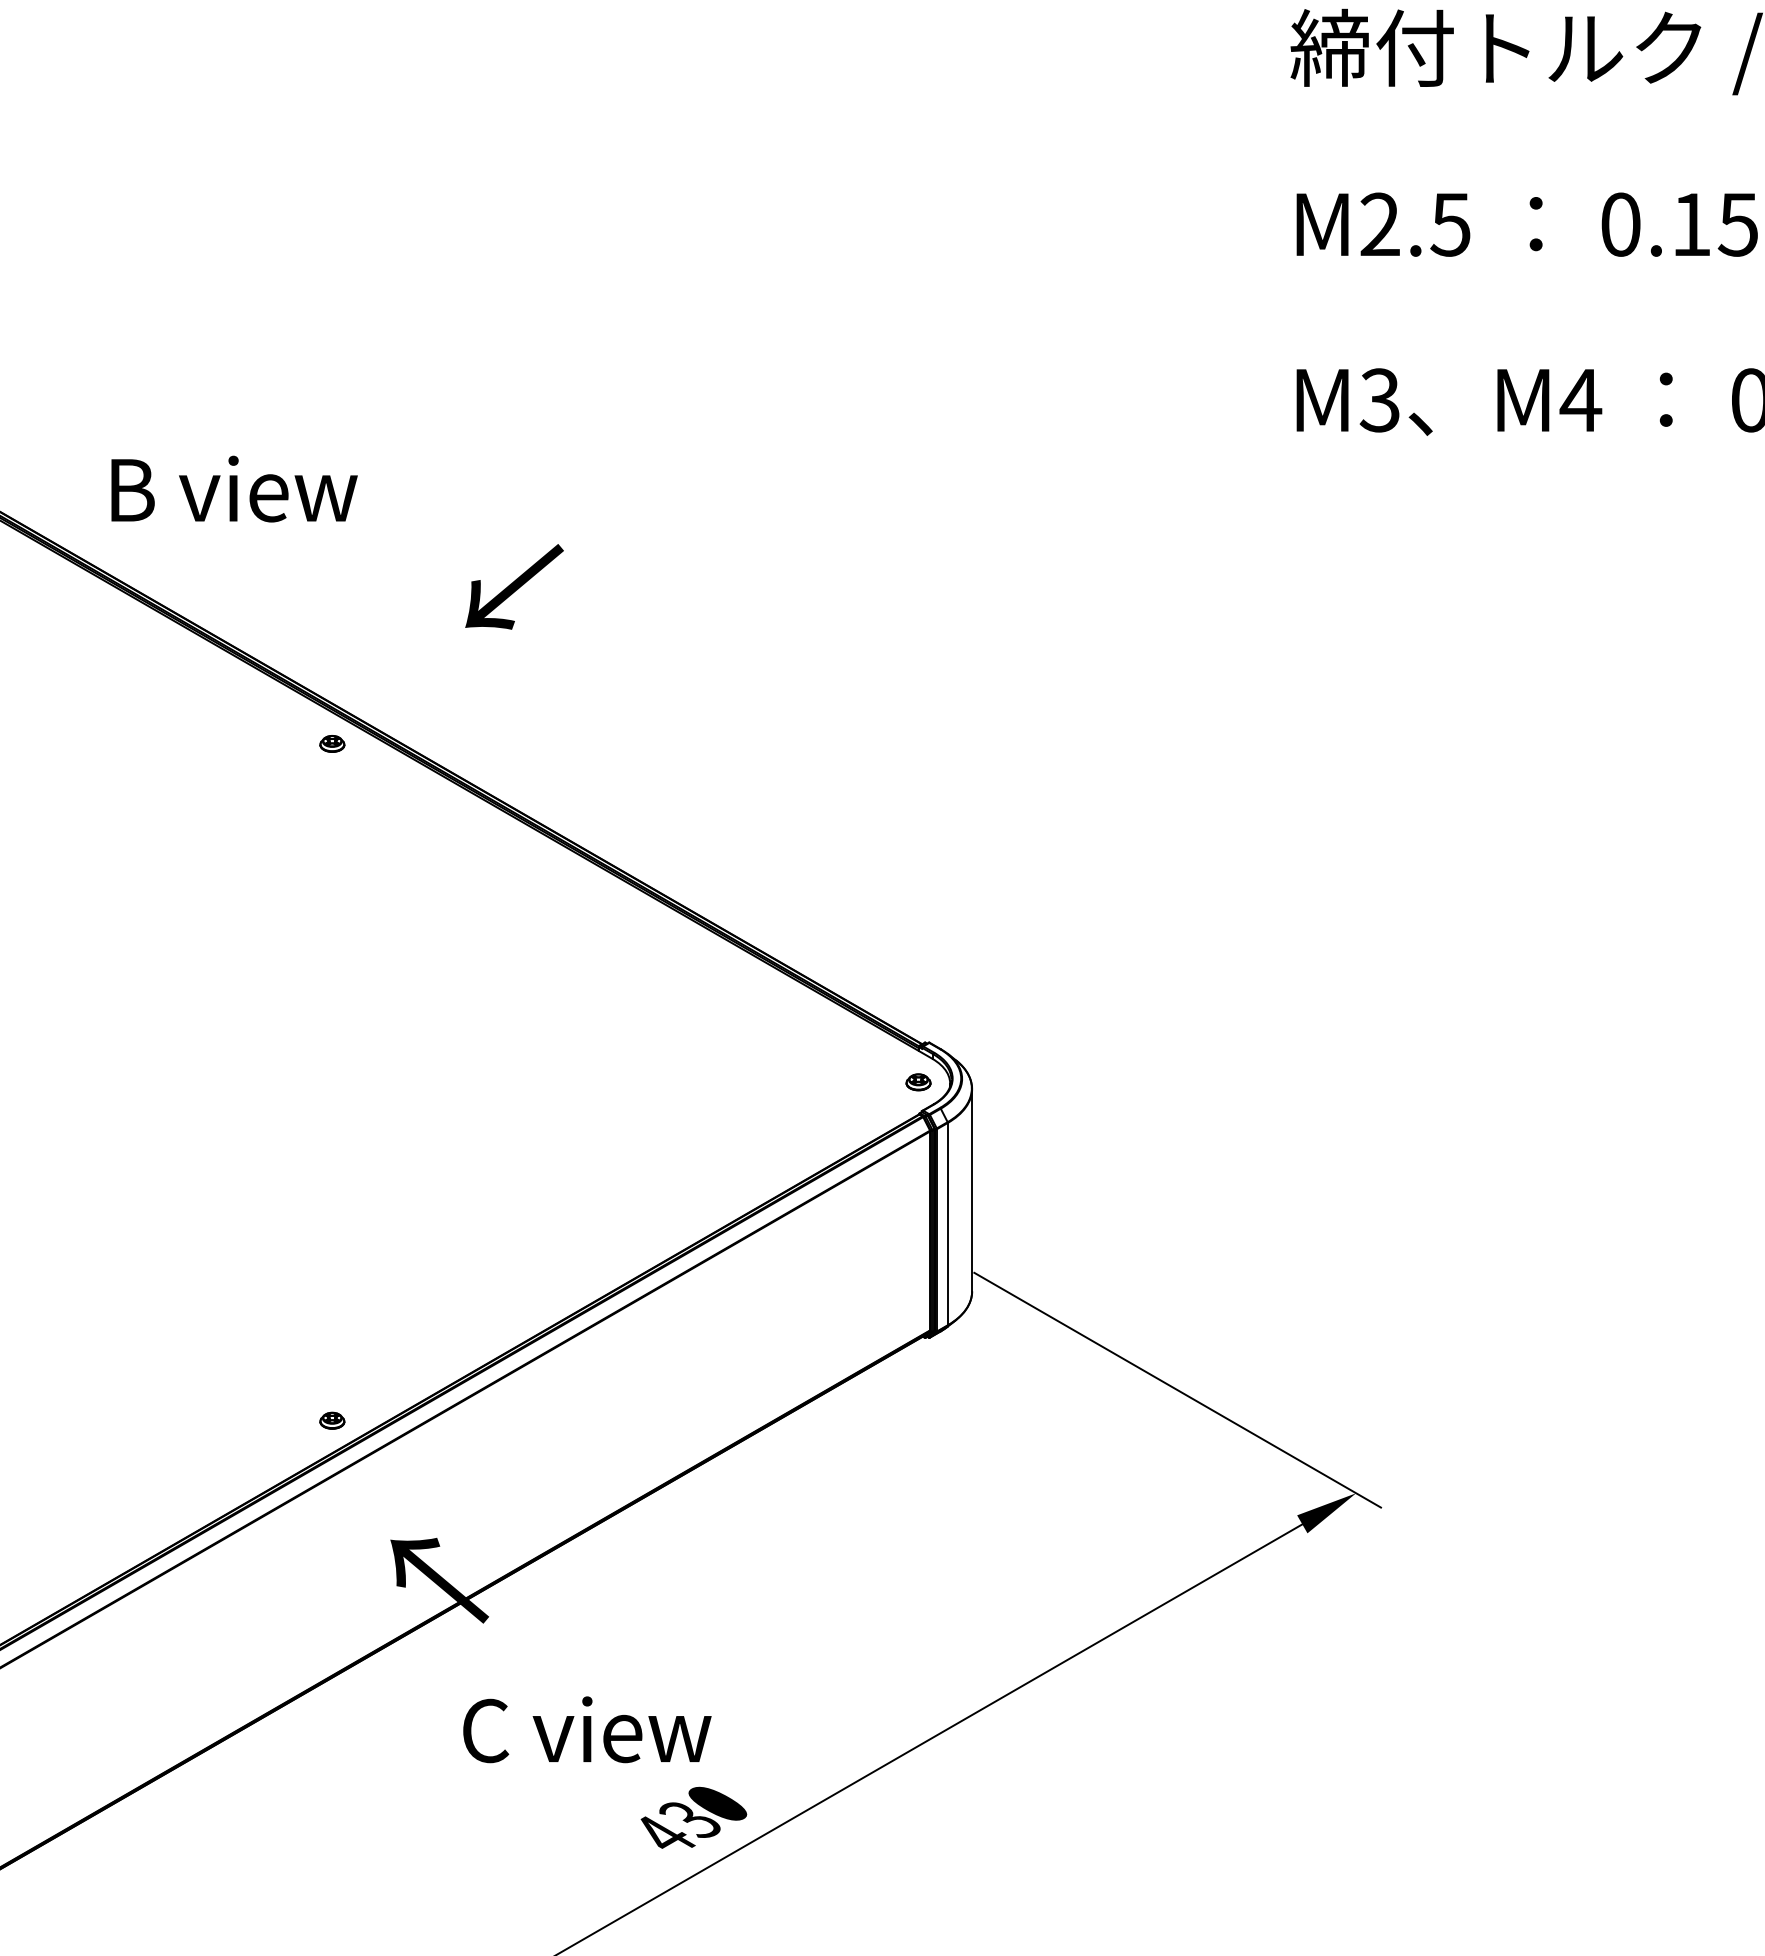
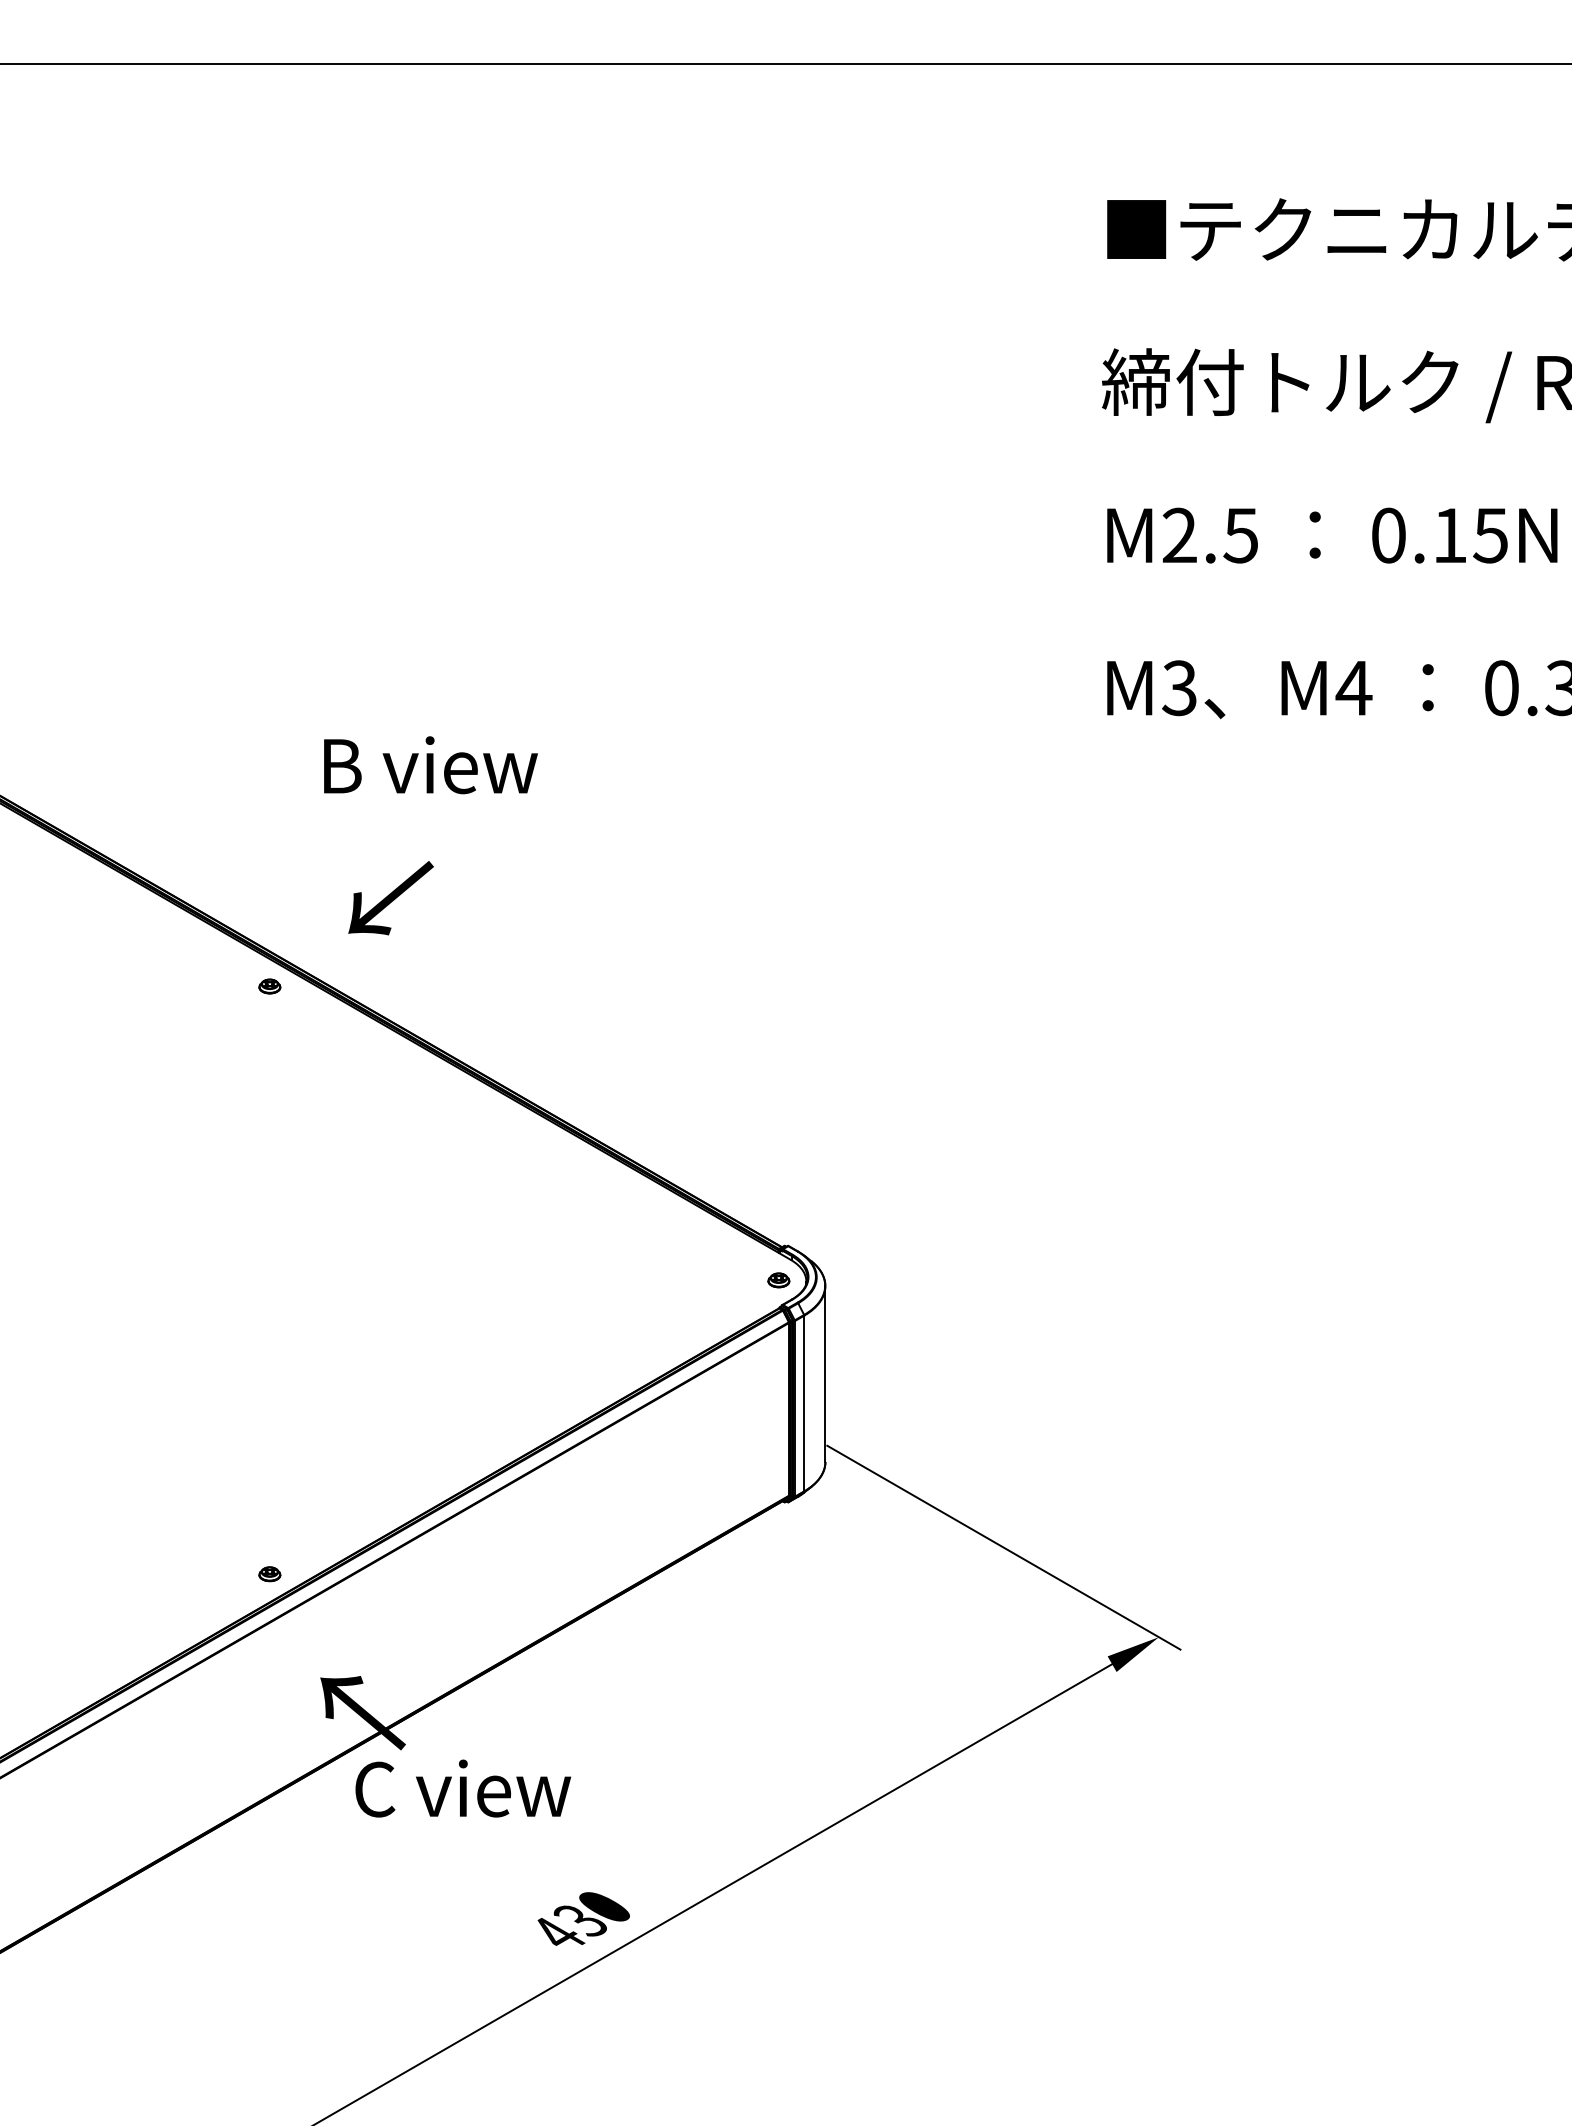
text: (234, 489) -> (430, 765), moved
text: (513, 587) -> (390, 898), moved
text: (587, 1729) -> (463, 1788), moved

